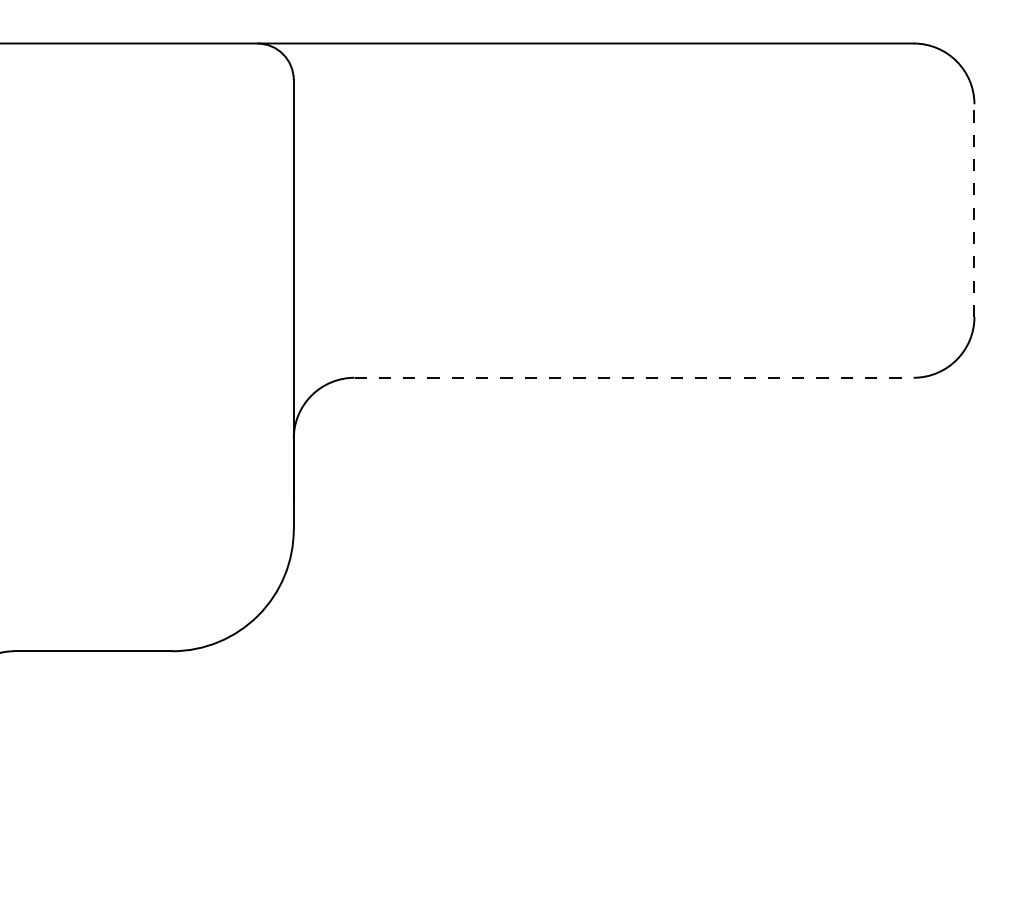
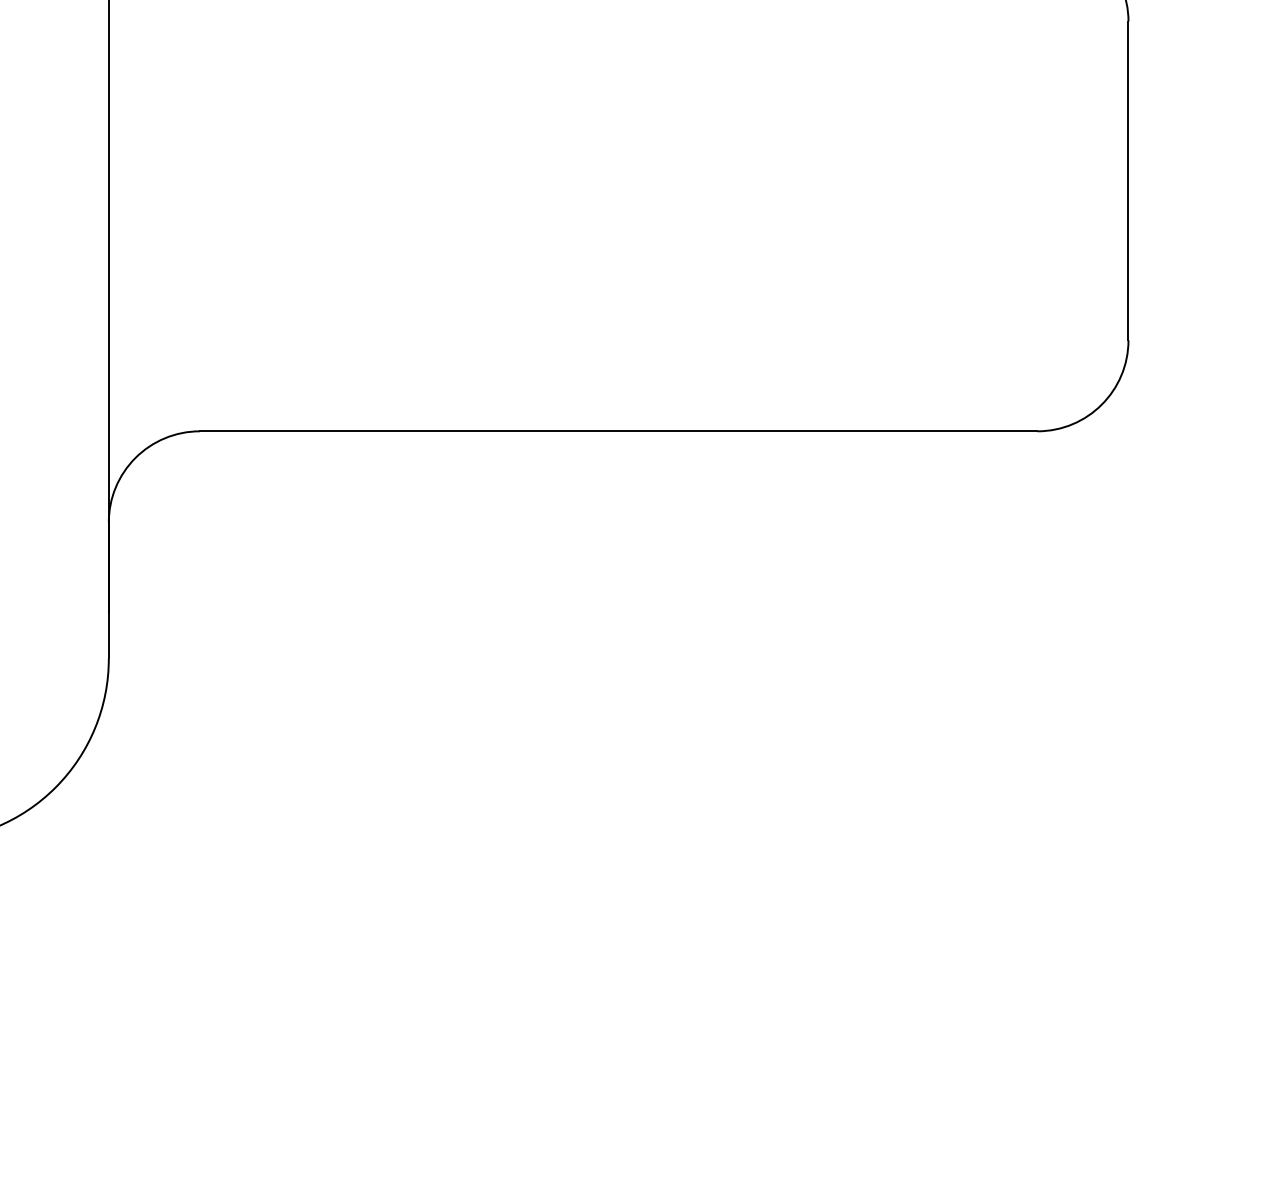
line: (974, 210) -> (1128, 180), dashed -> solid
line: (634, 377) -> (619, 430), dashed -> solid

